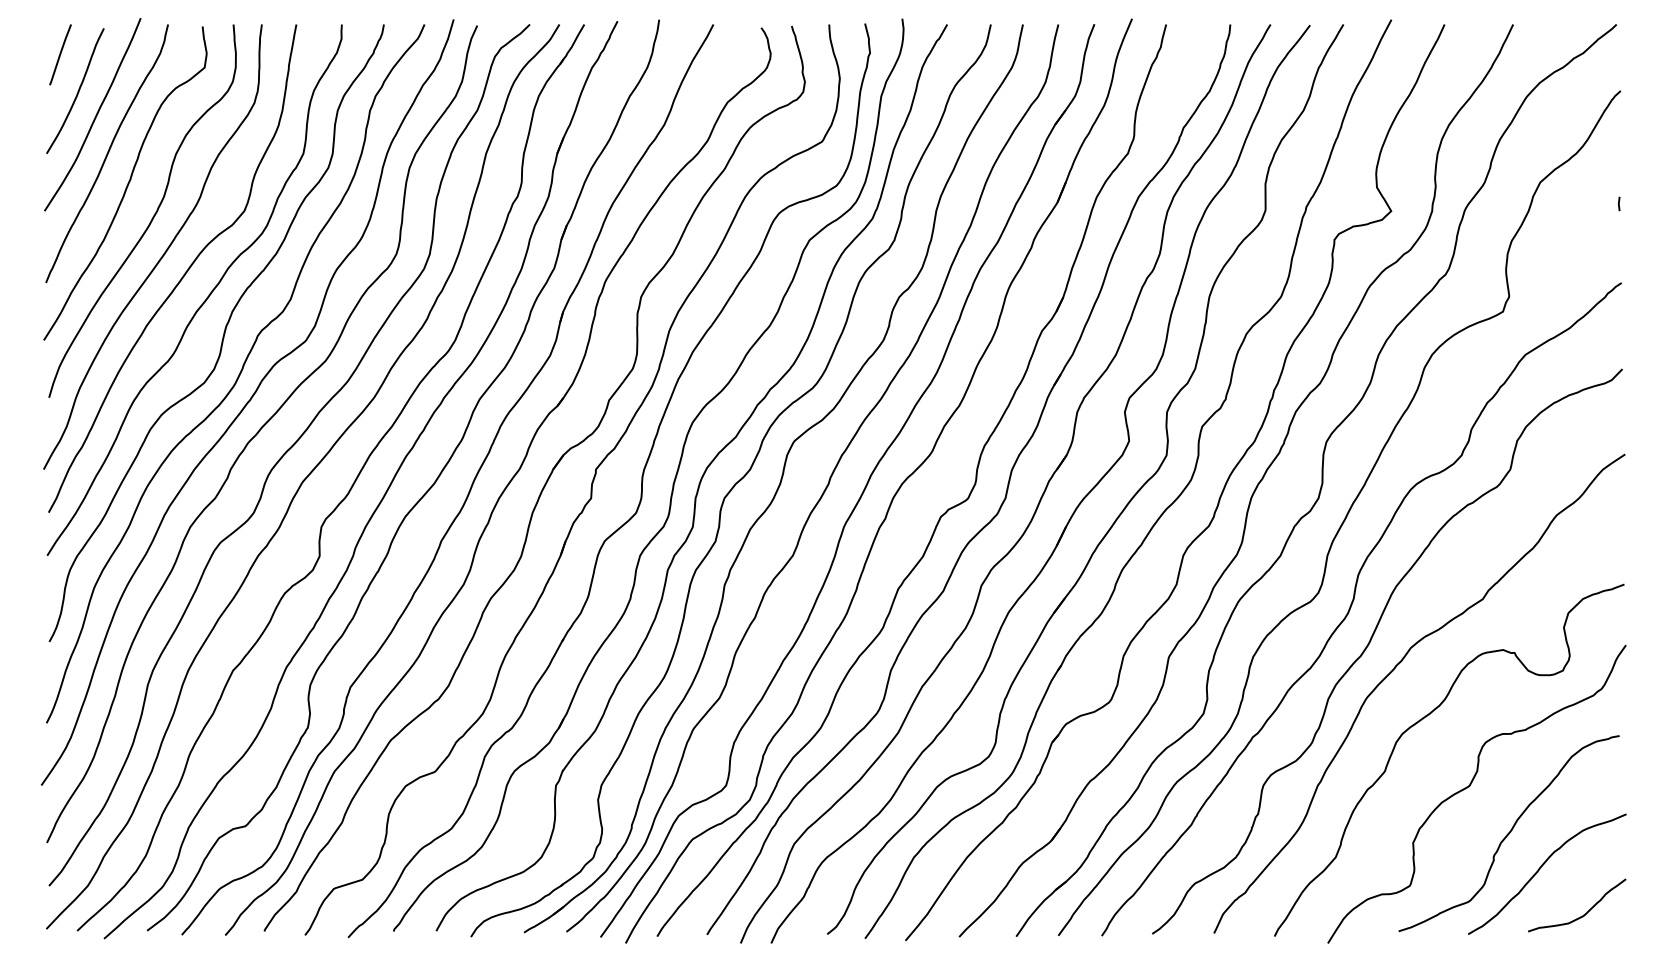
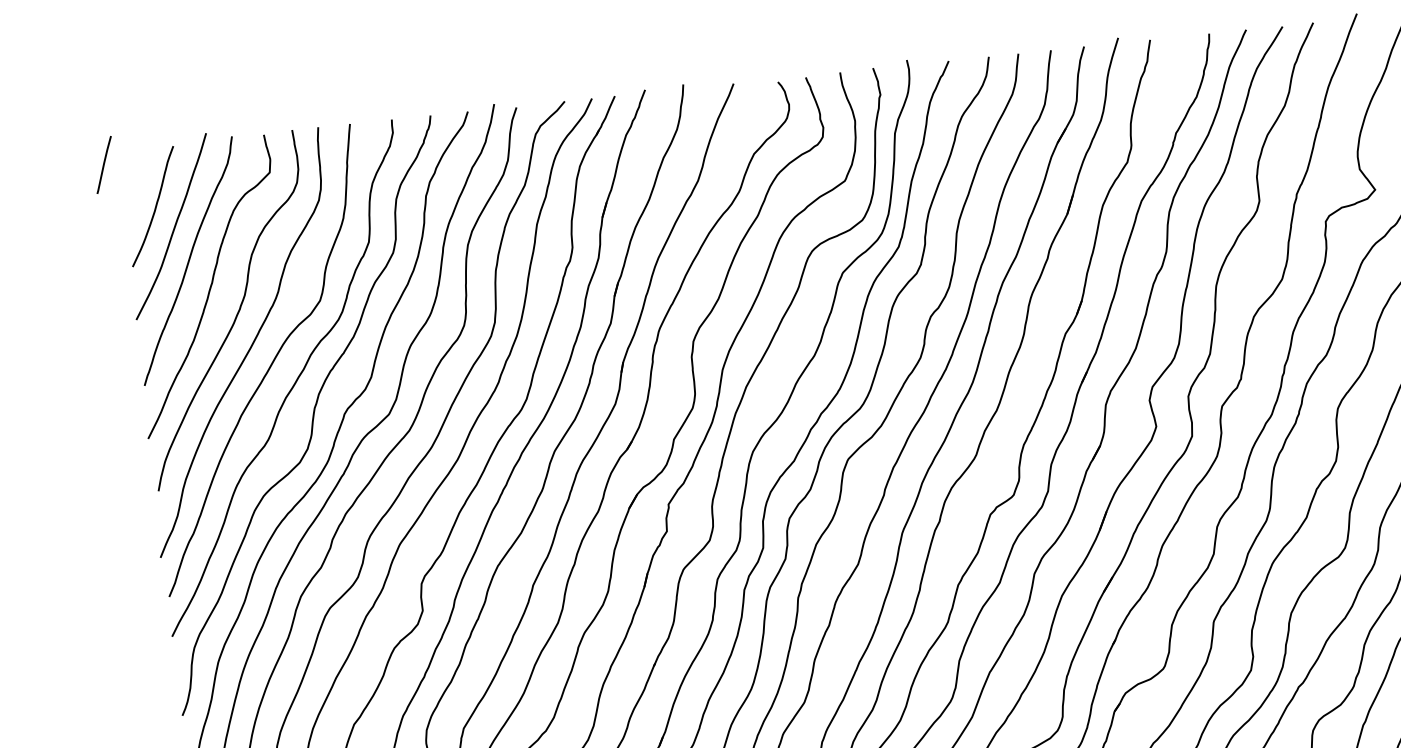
line: (60, 54) -> (104, 164), moved

